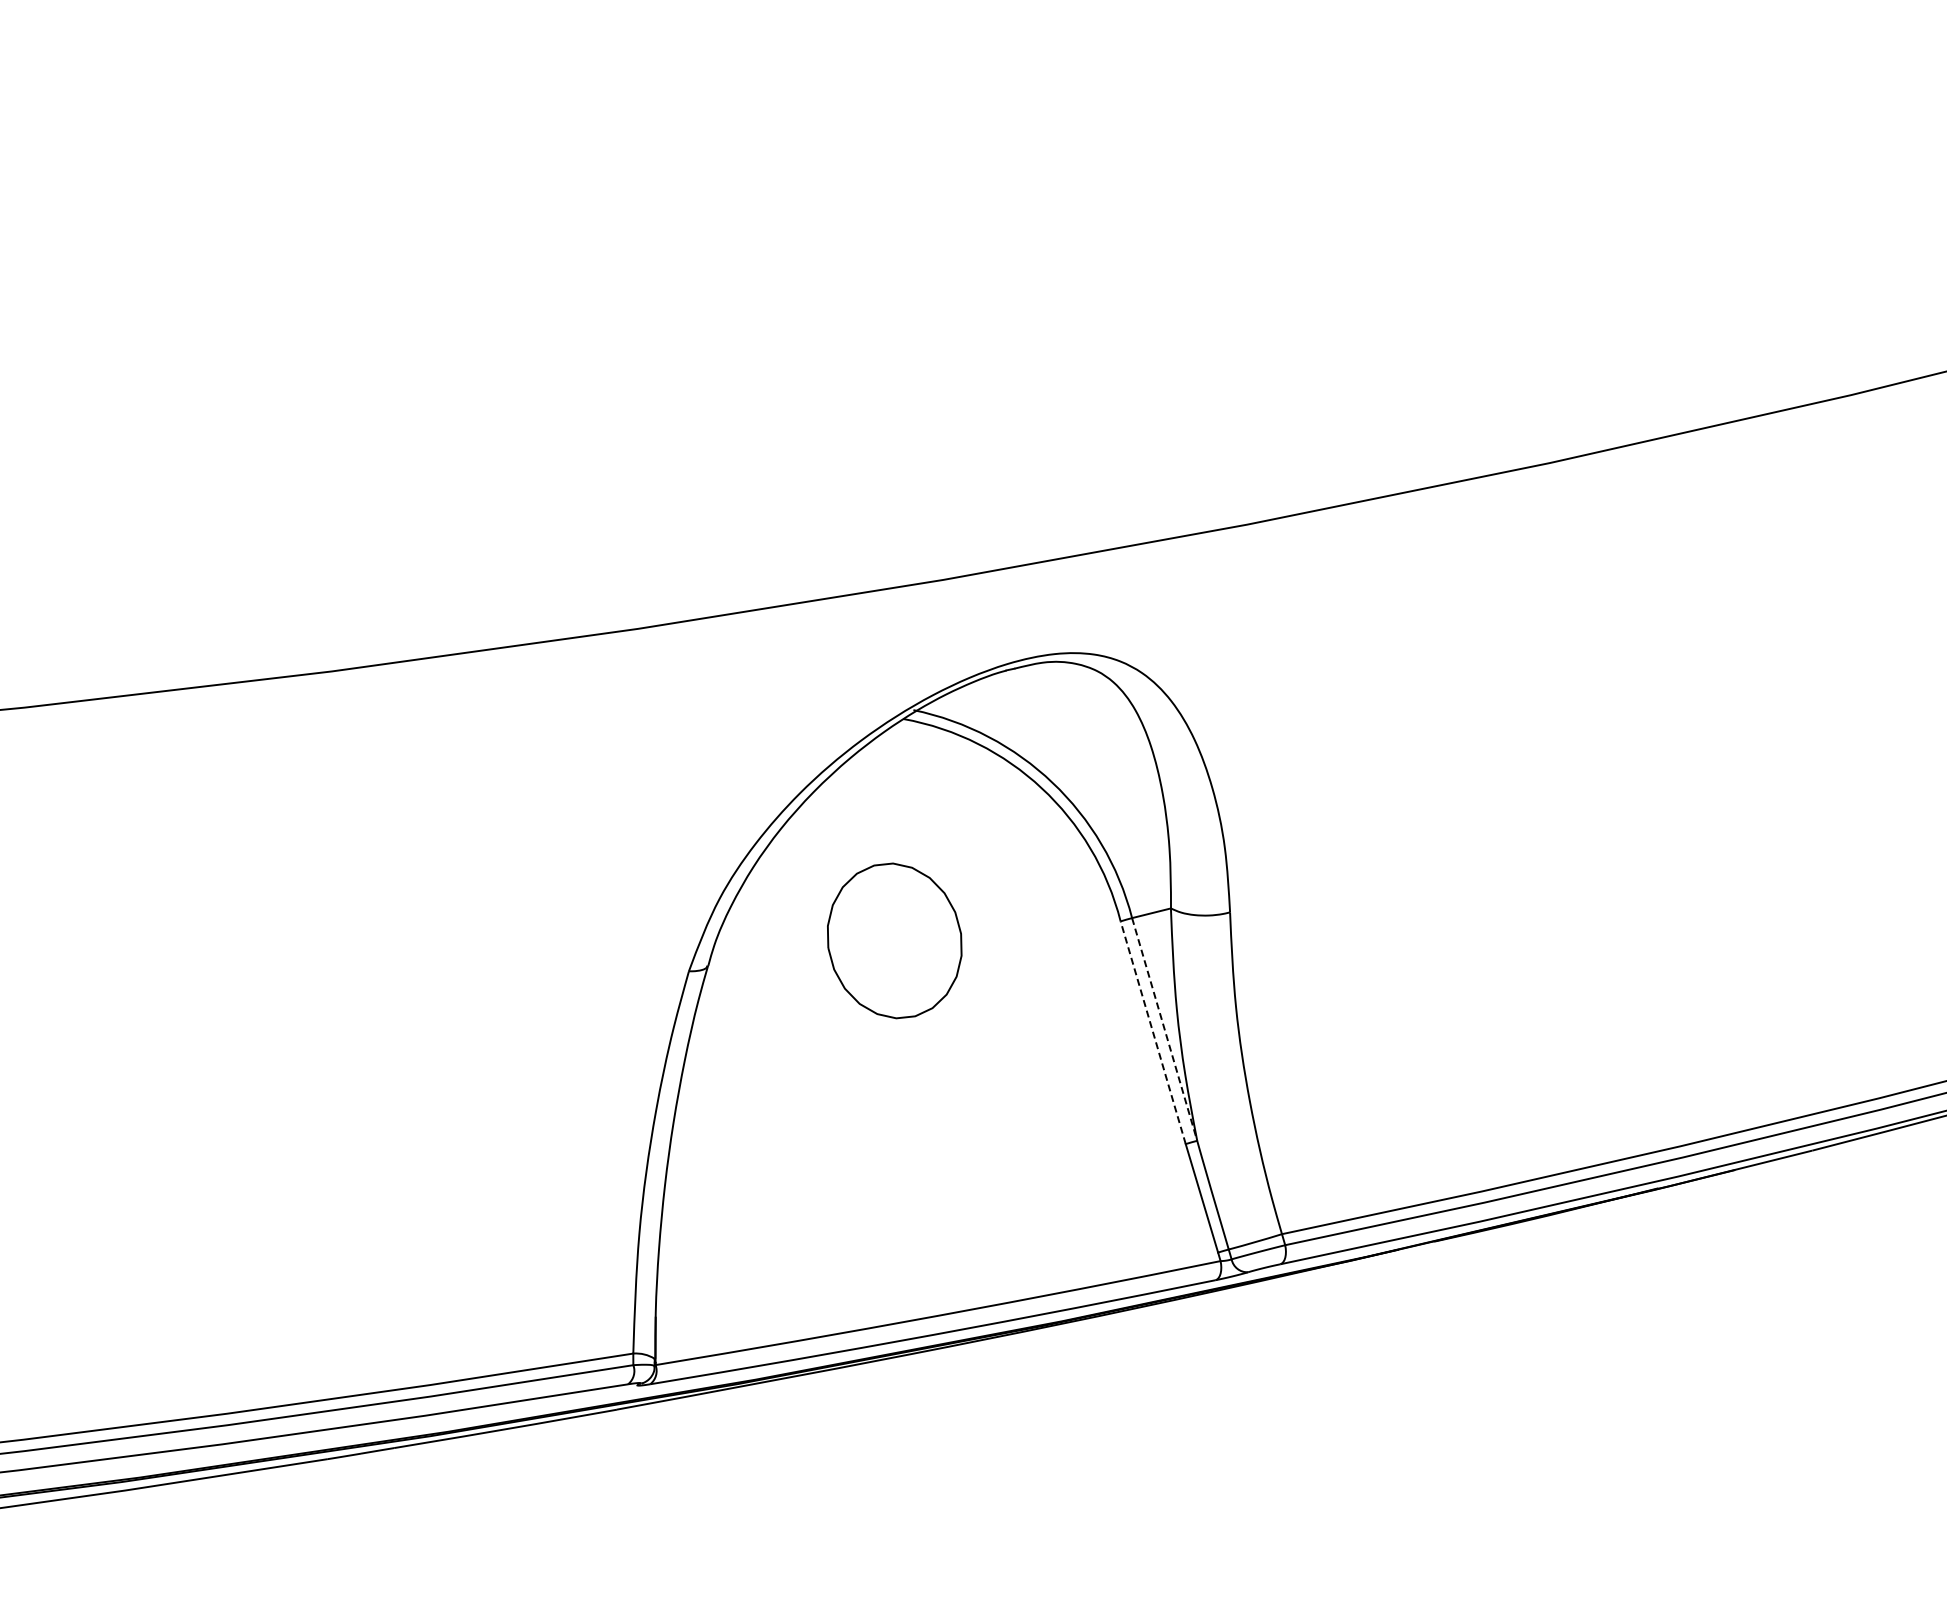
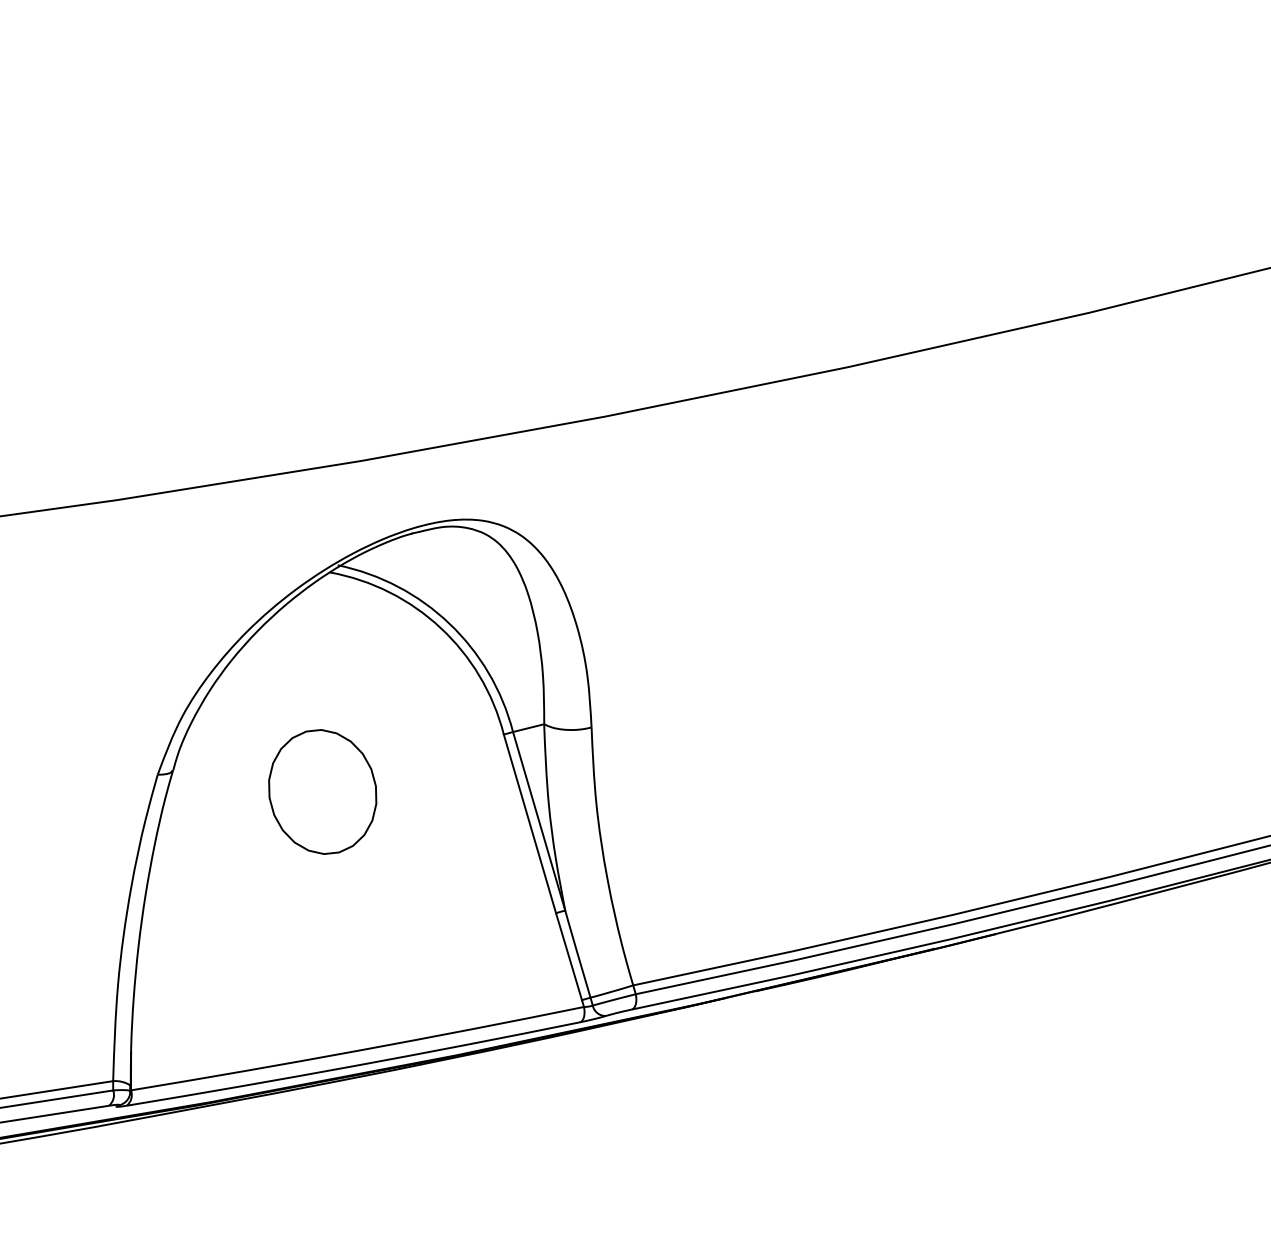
part: (894, 940) -> (322, 791), moved
line: (1164, 1029) -> (539, 821), dashed -> solid
line: (1153, 1032) -> (530, 823), dashed -> solid

